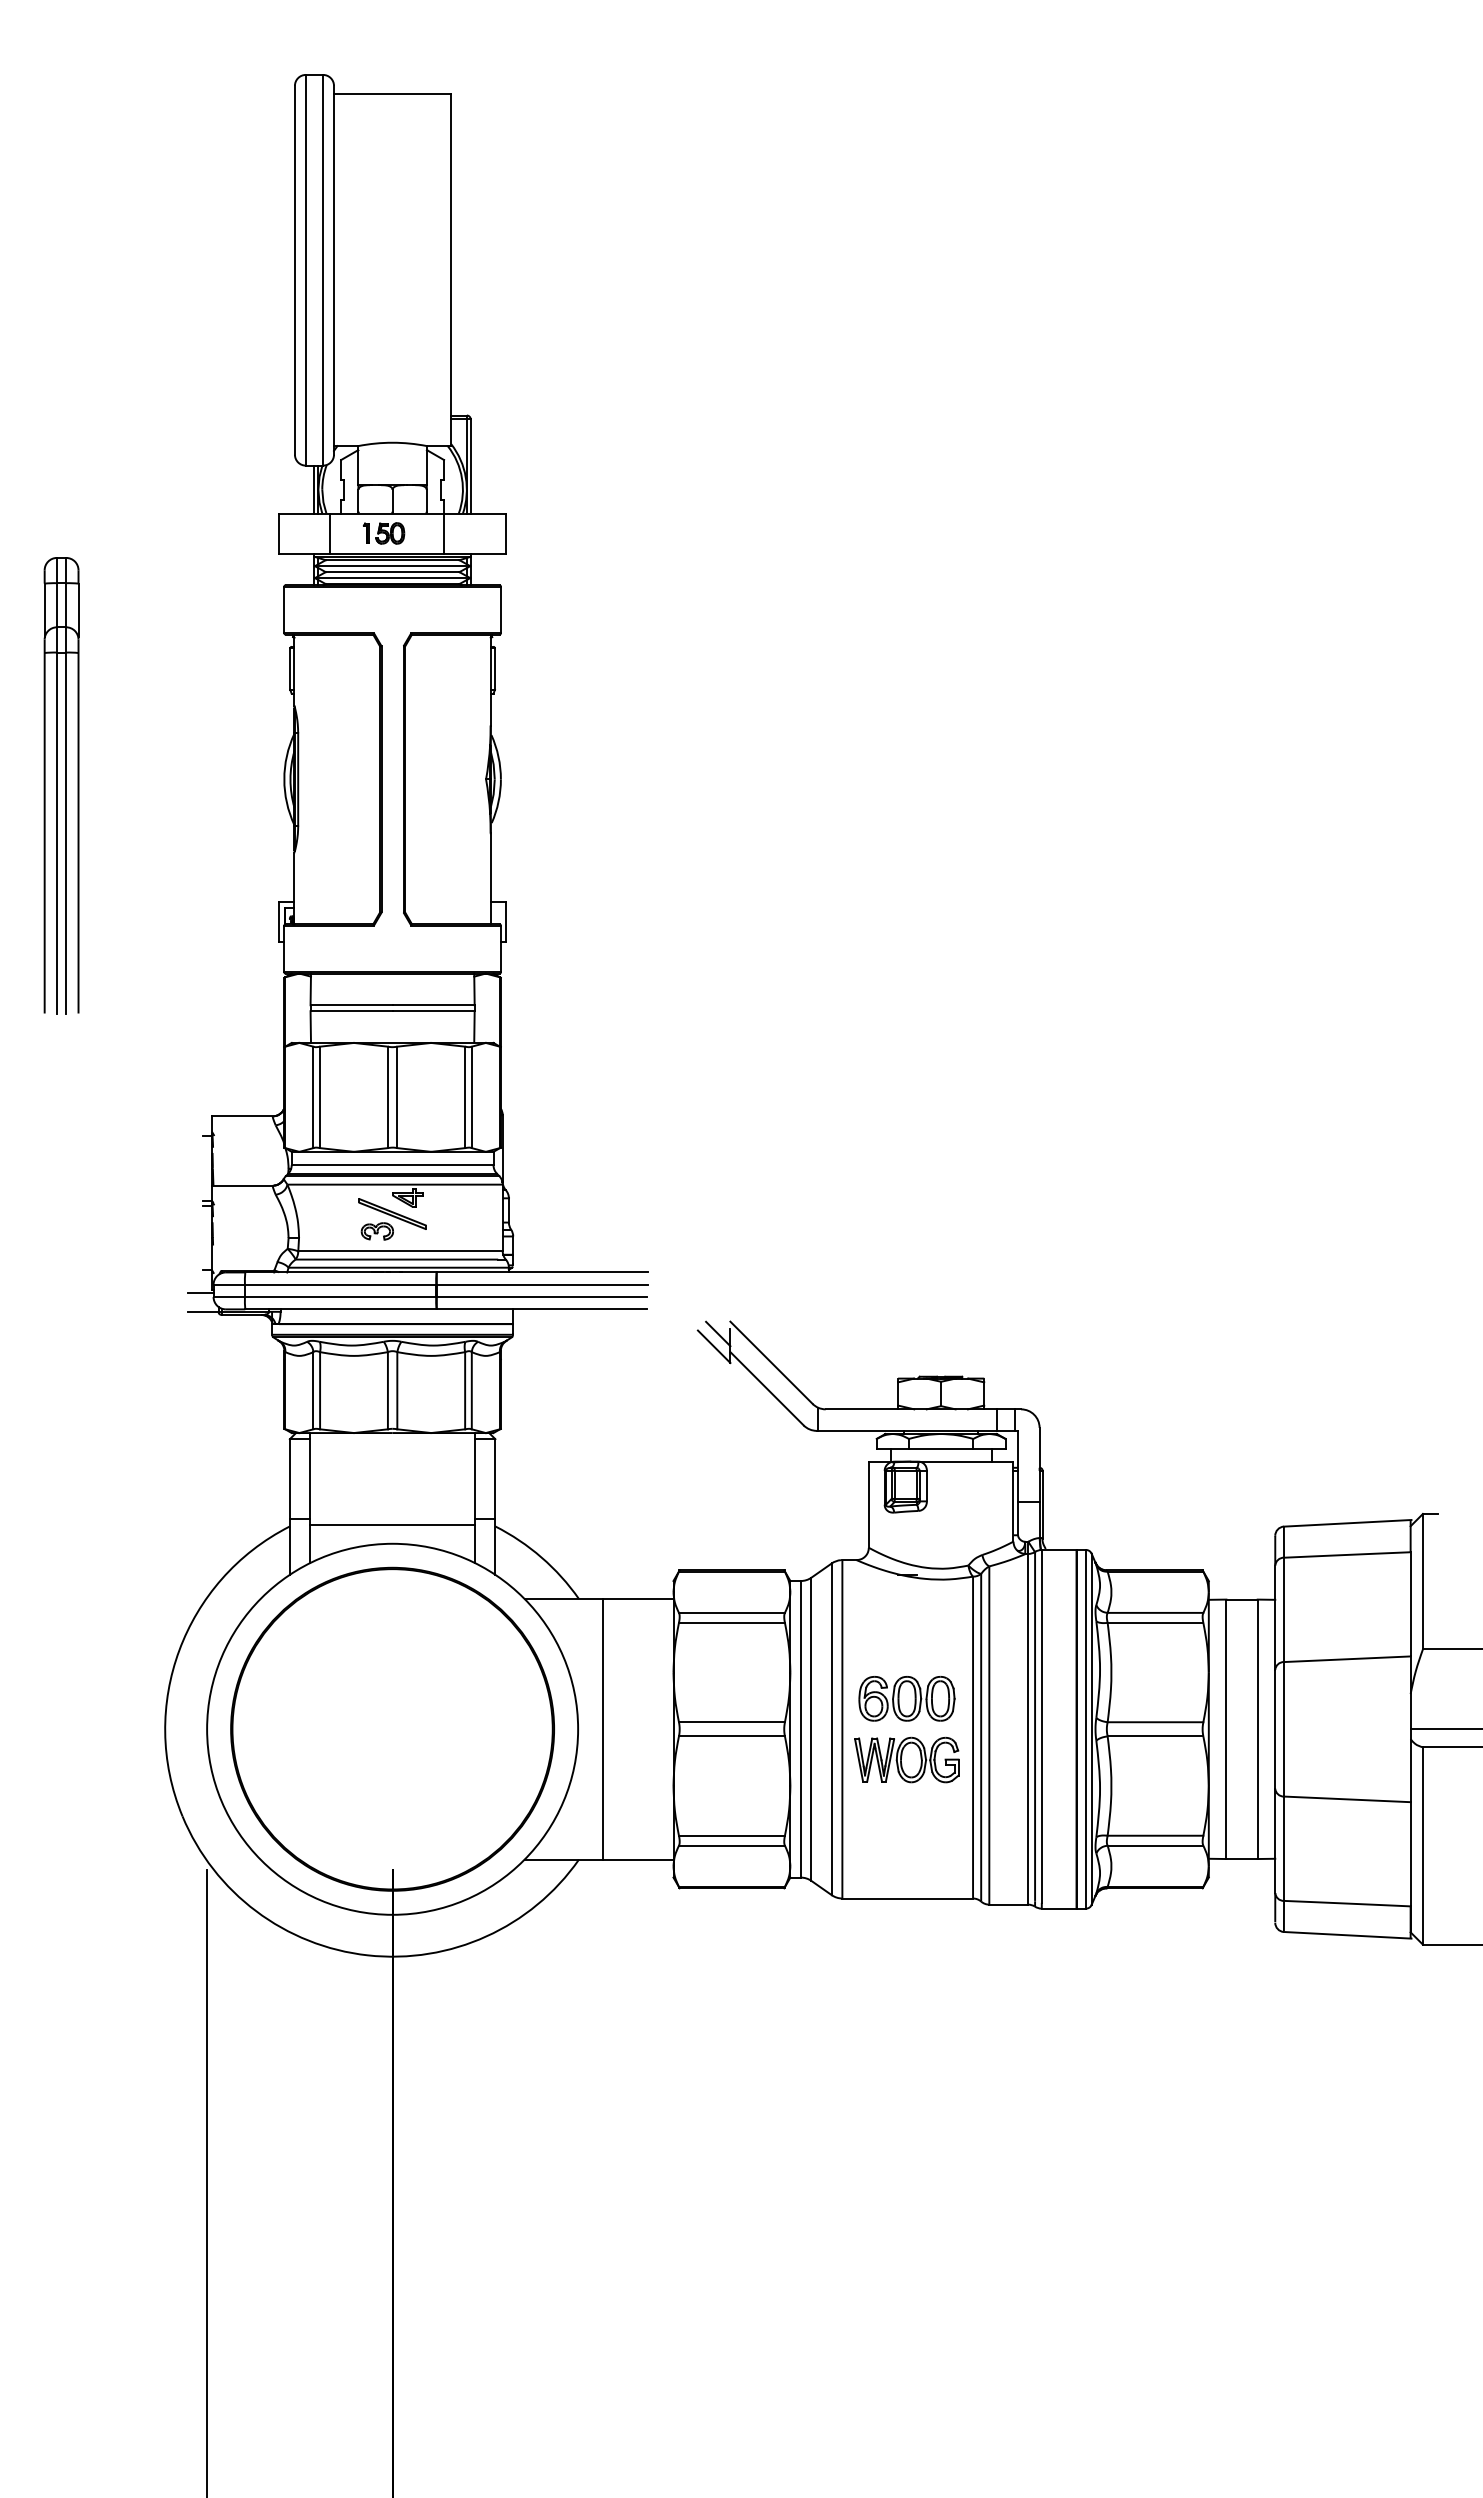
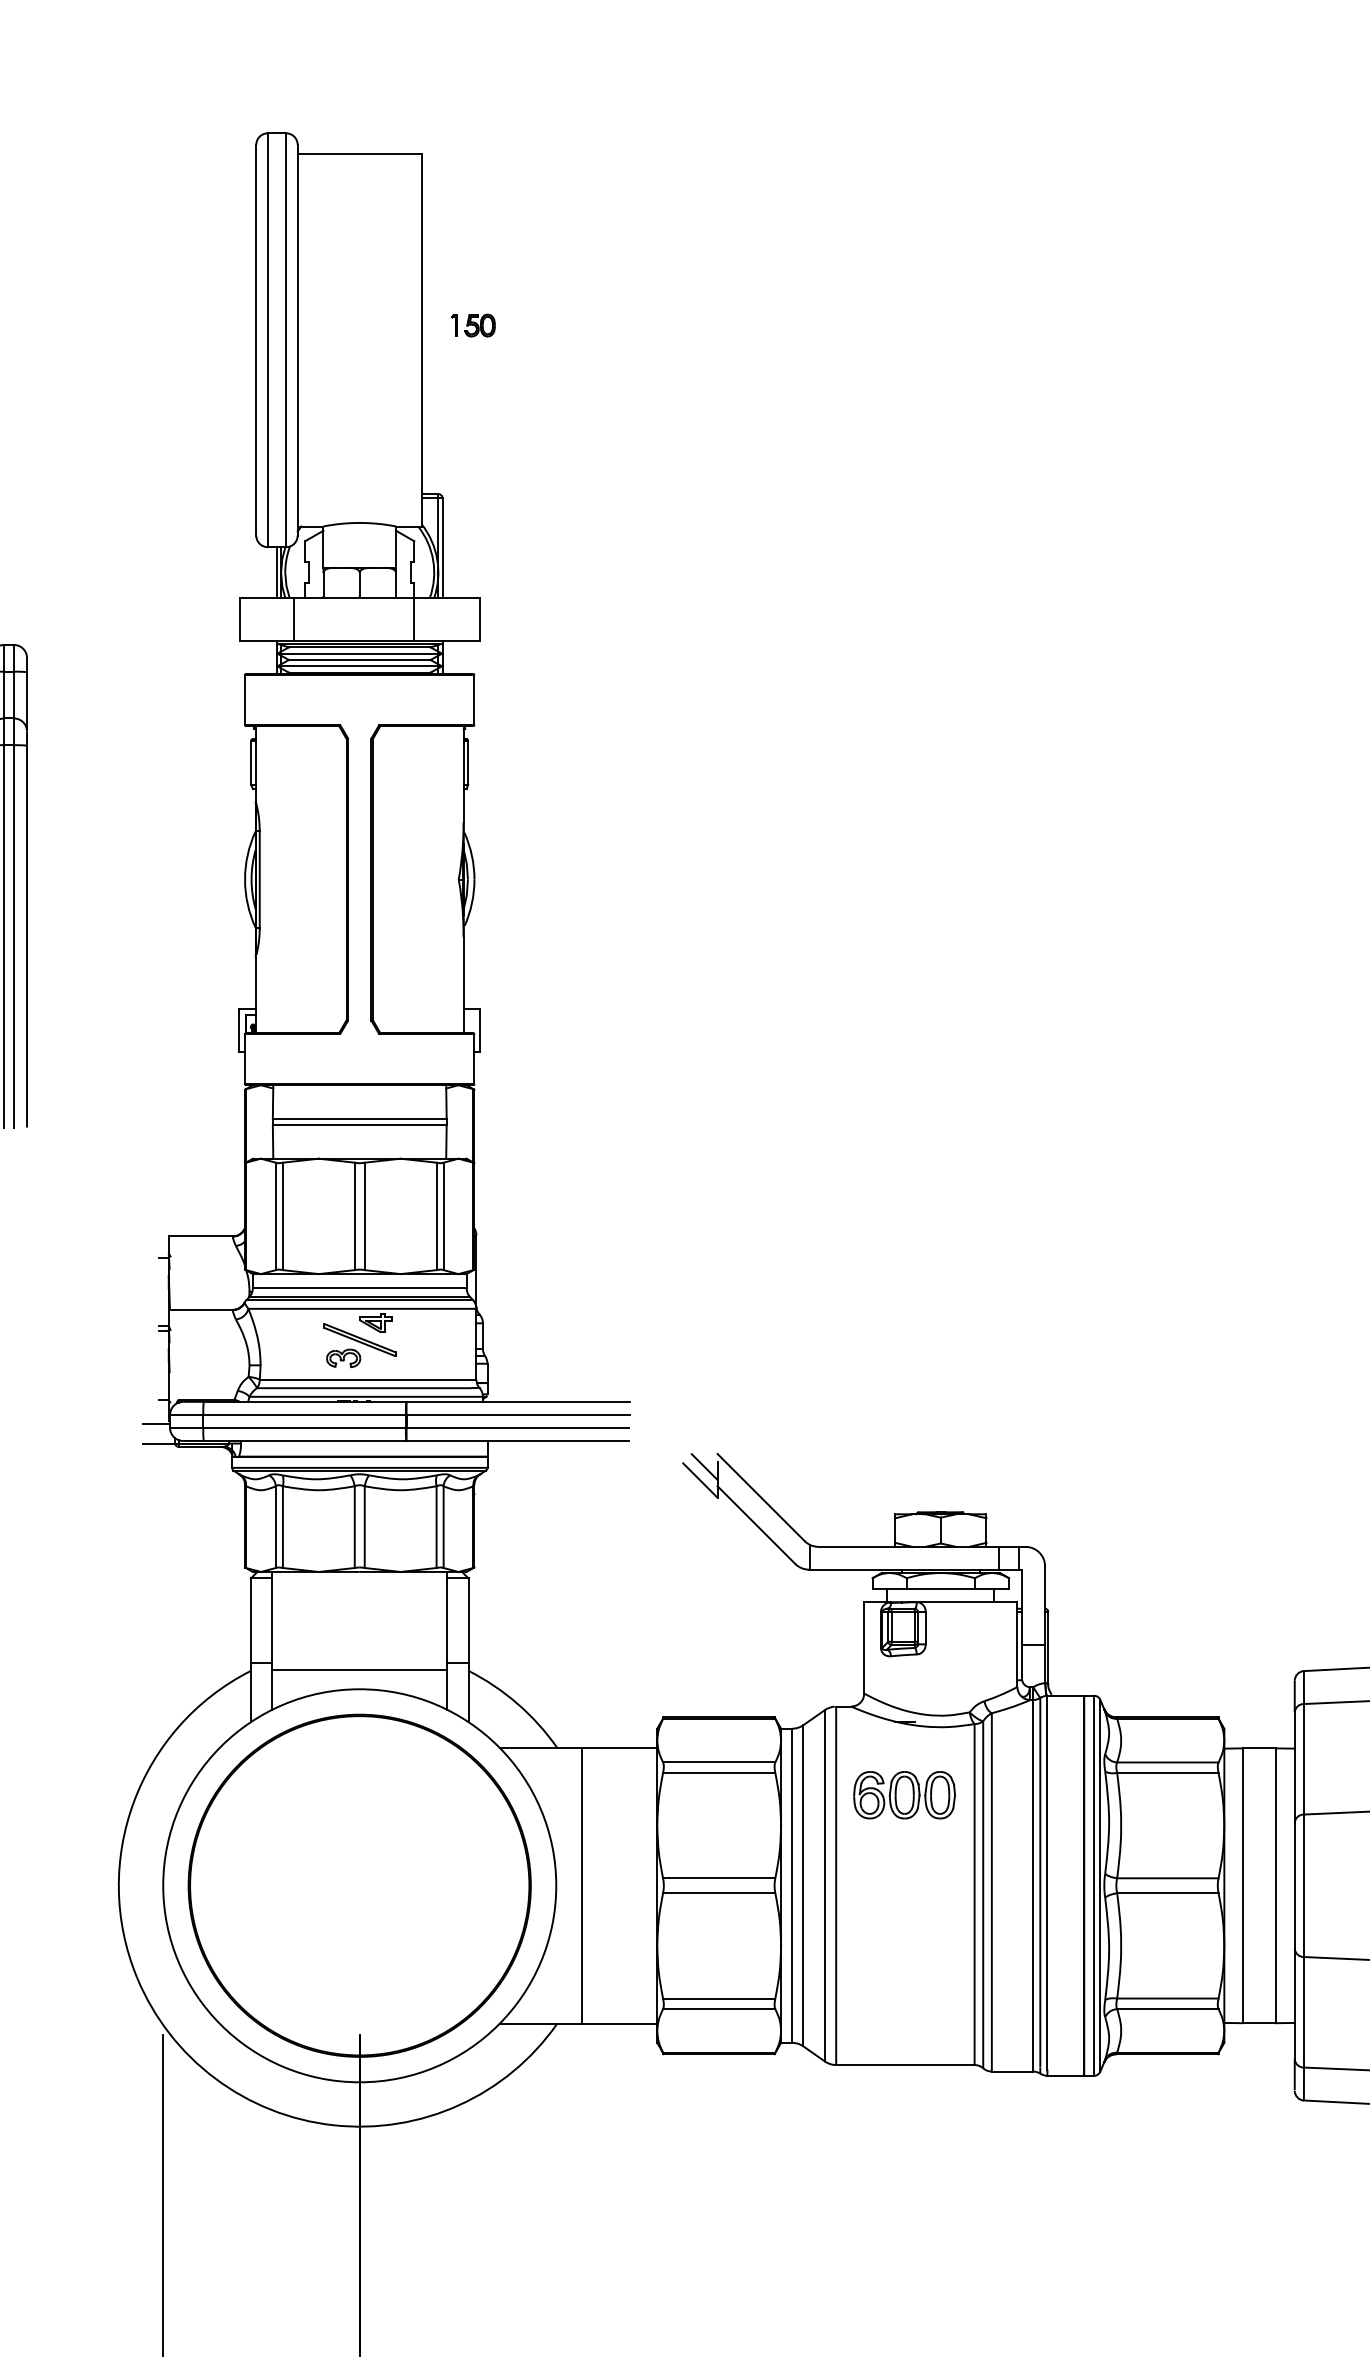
part: (384, 533) -> (474, 325), moved
part: (906, 1698) -> (904, 1794), moved
part: (906, 1759) -> (904, 1917), removed

